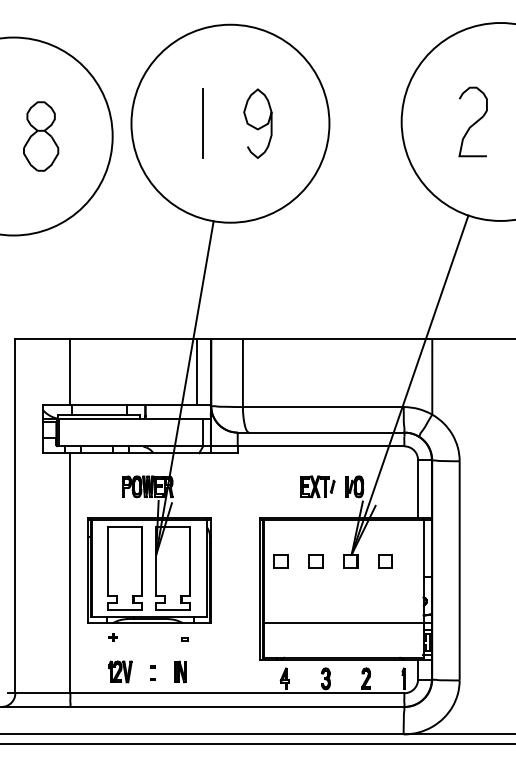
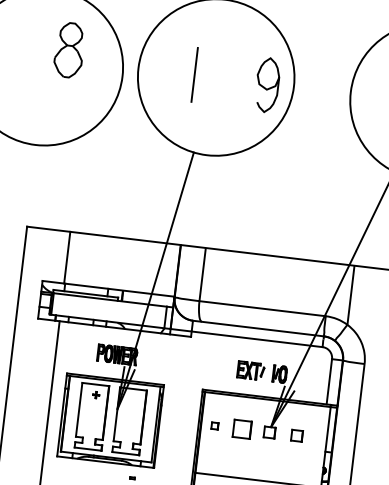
curve: (256, 127) -> (265, 88), moved
part: (41, 136) -> (69, 50), moved
line: (197, 372) -> (167, 269), removed
part: (280, 561) -> (214, 425), size x0.6
part: (315, 561) -> (242, 429), size x1.6
part: (112, 637) -> (95, 395), moved

